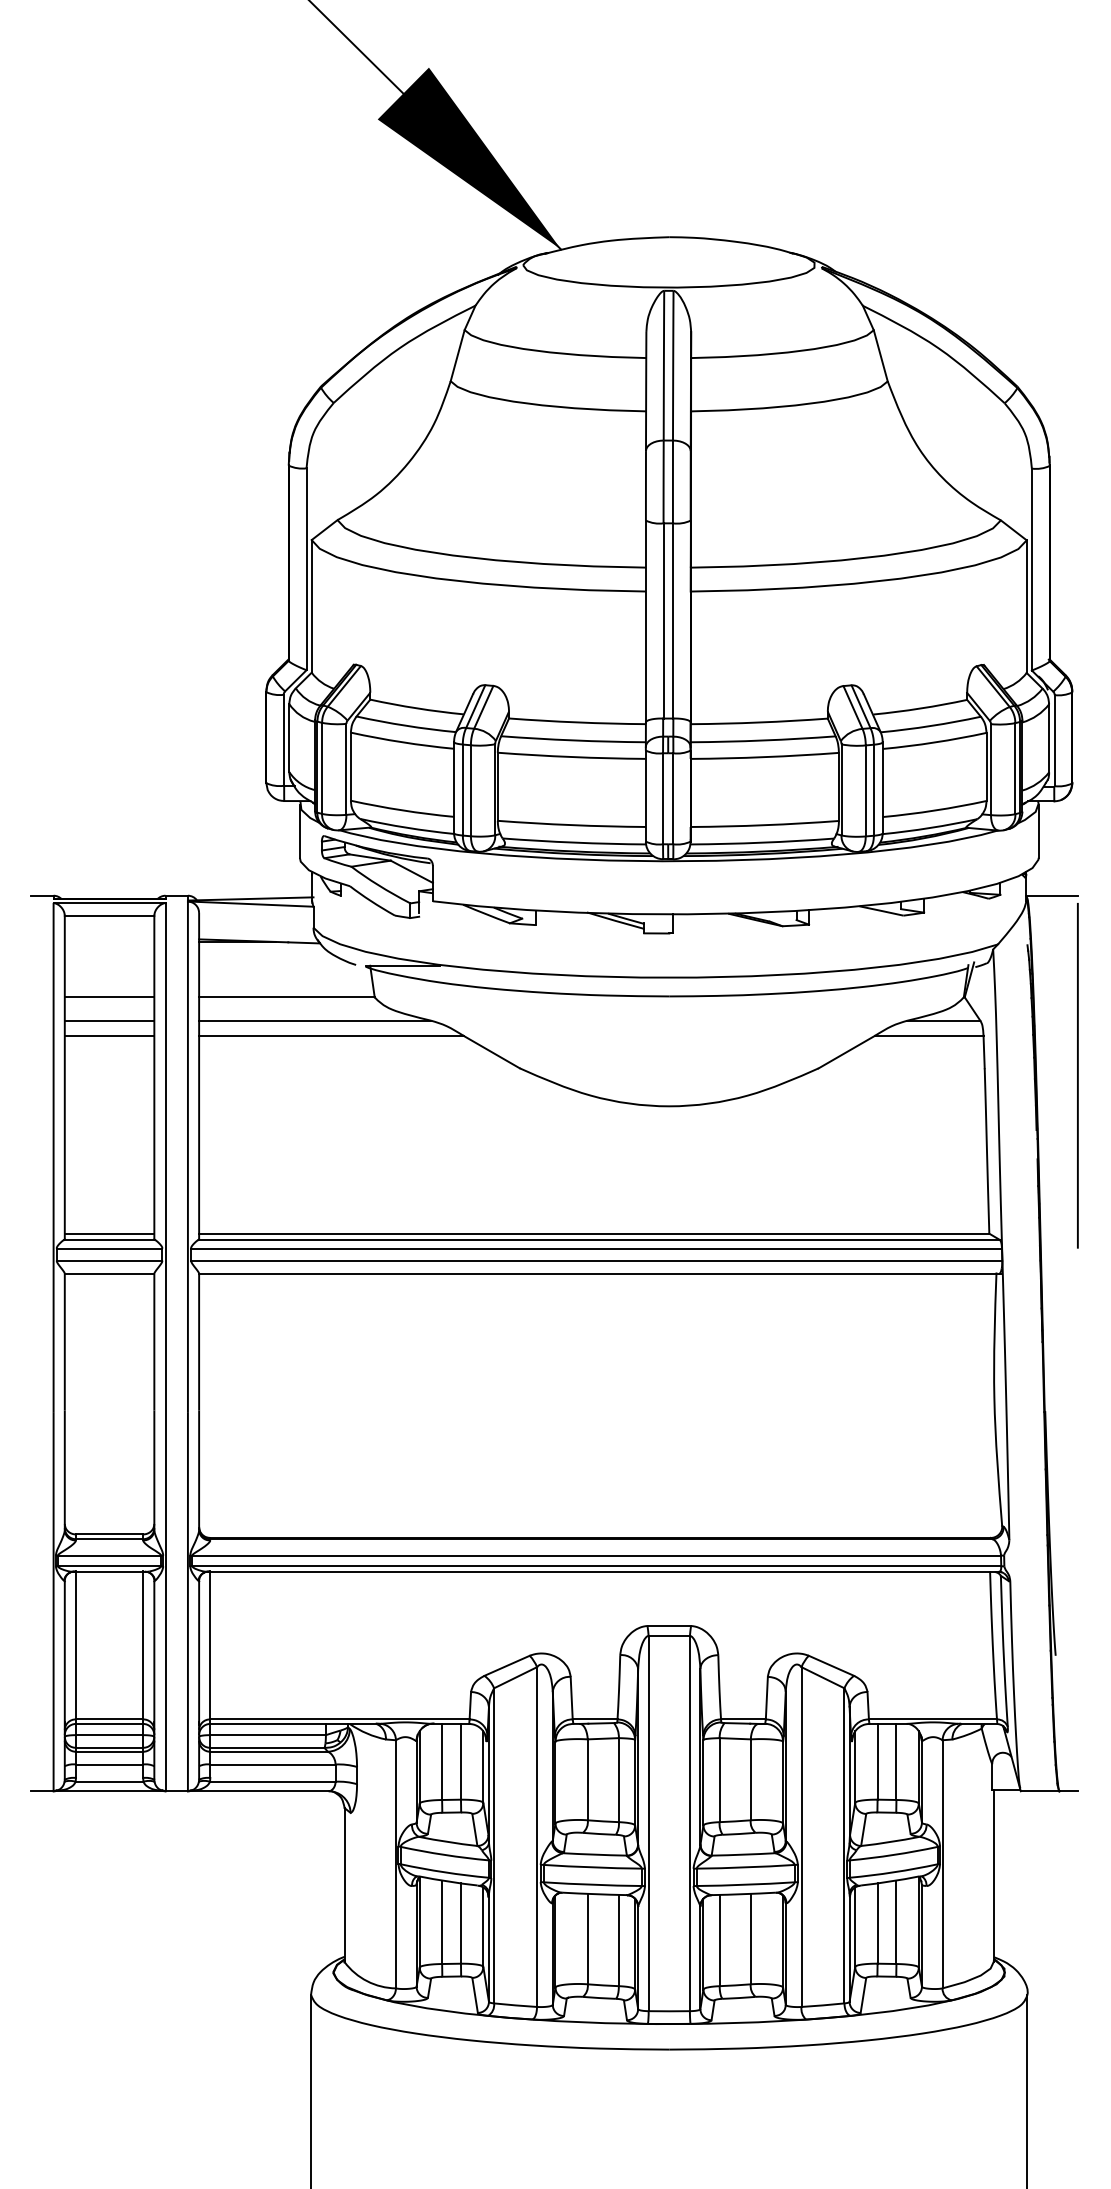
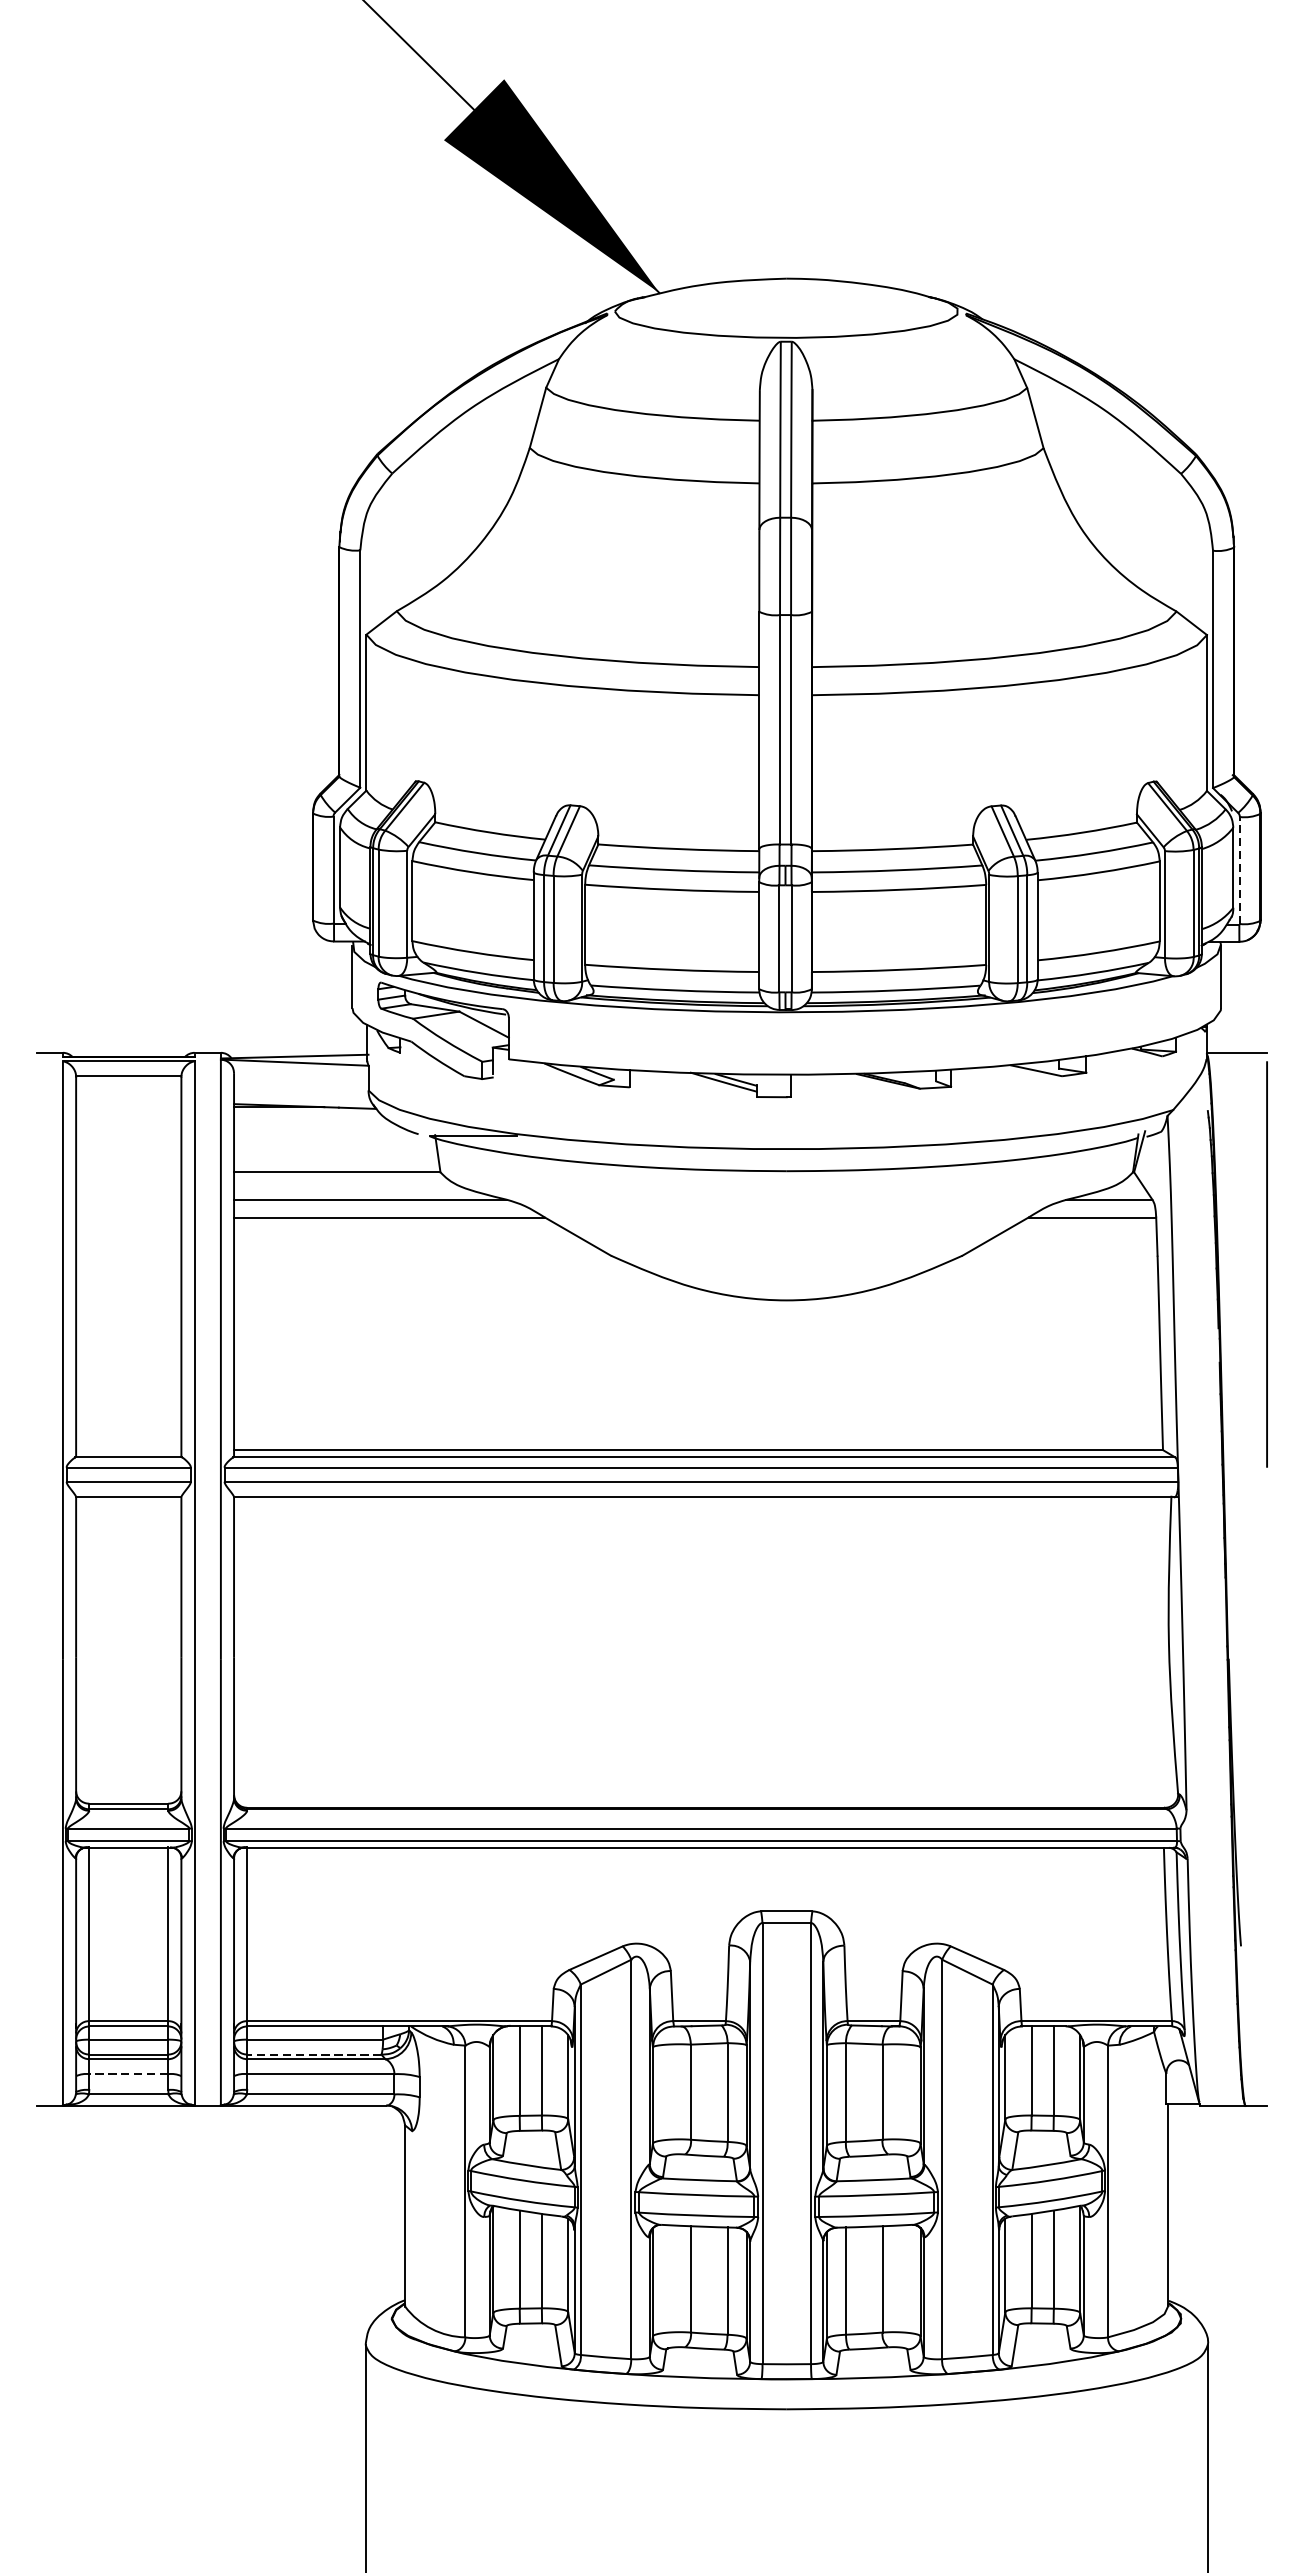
line: (1054, 740) -> (1239, 870), solid -> dashed
line: (109, 997) -> (128, 1172), removed
line: (109, 1020) -> (128, 1199), removed
line: (109, 1035) -> (128, 1217), removed
line: (109, 1233) -> (128, 1449), removed
line: (266, 1747) -> (313, 2054), solid -> dashed
line: (109, 1764) -> (128, 2074), solid -> dashed

